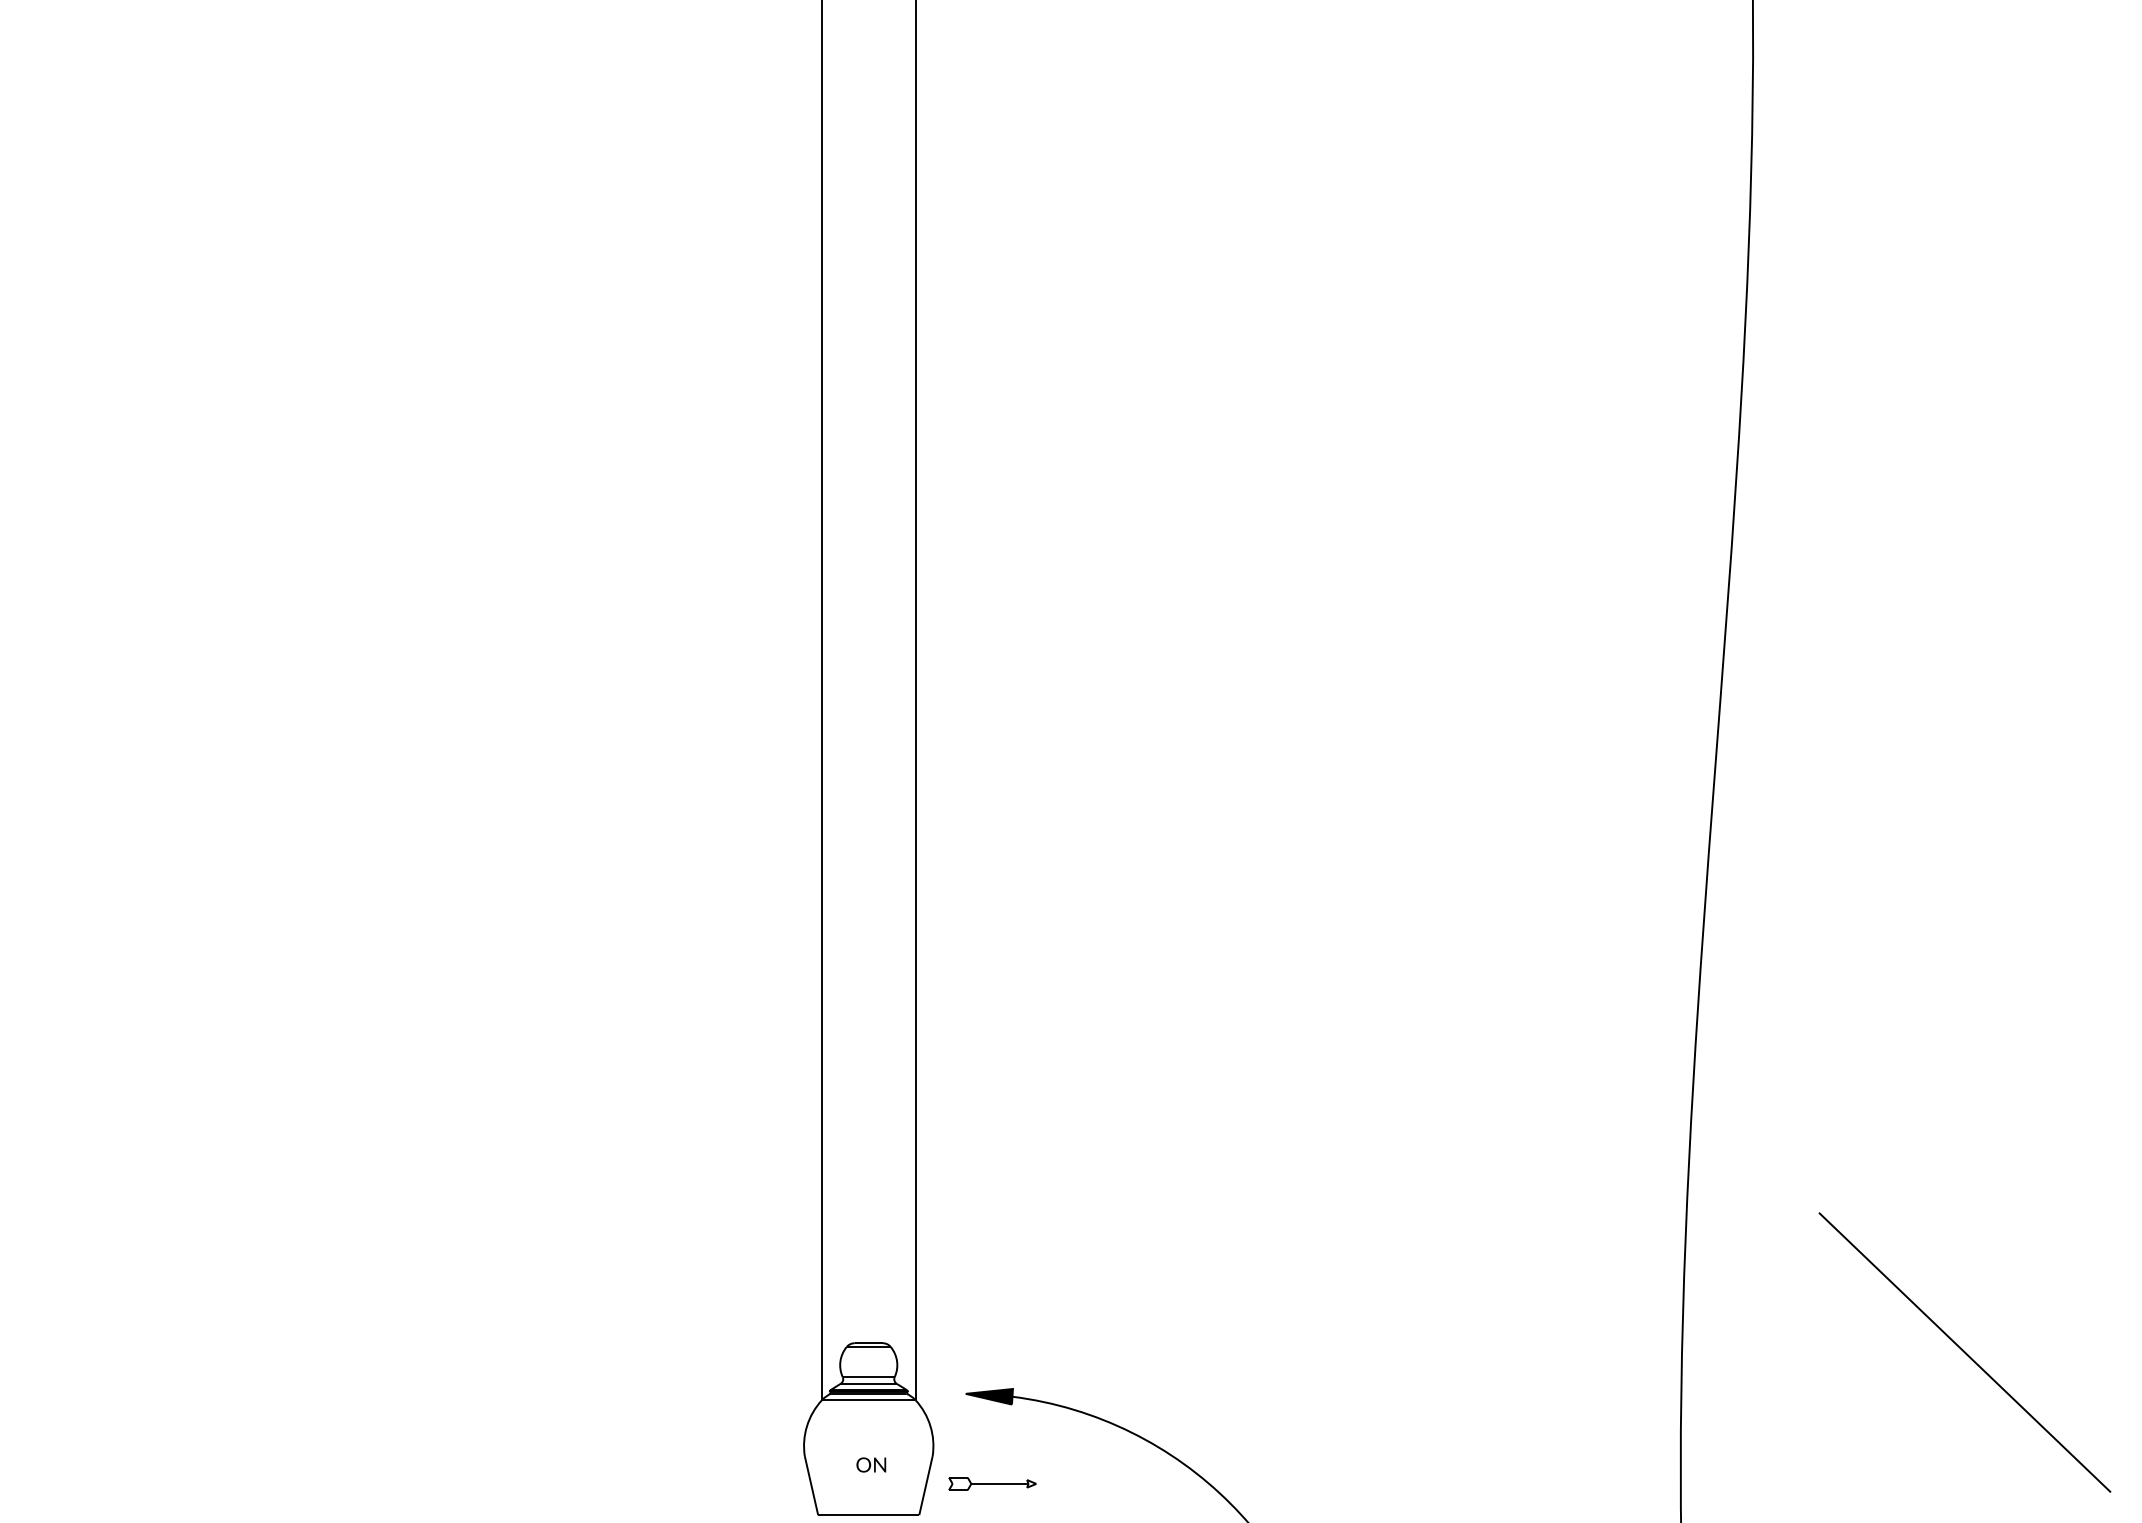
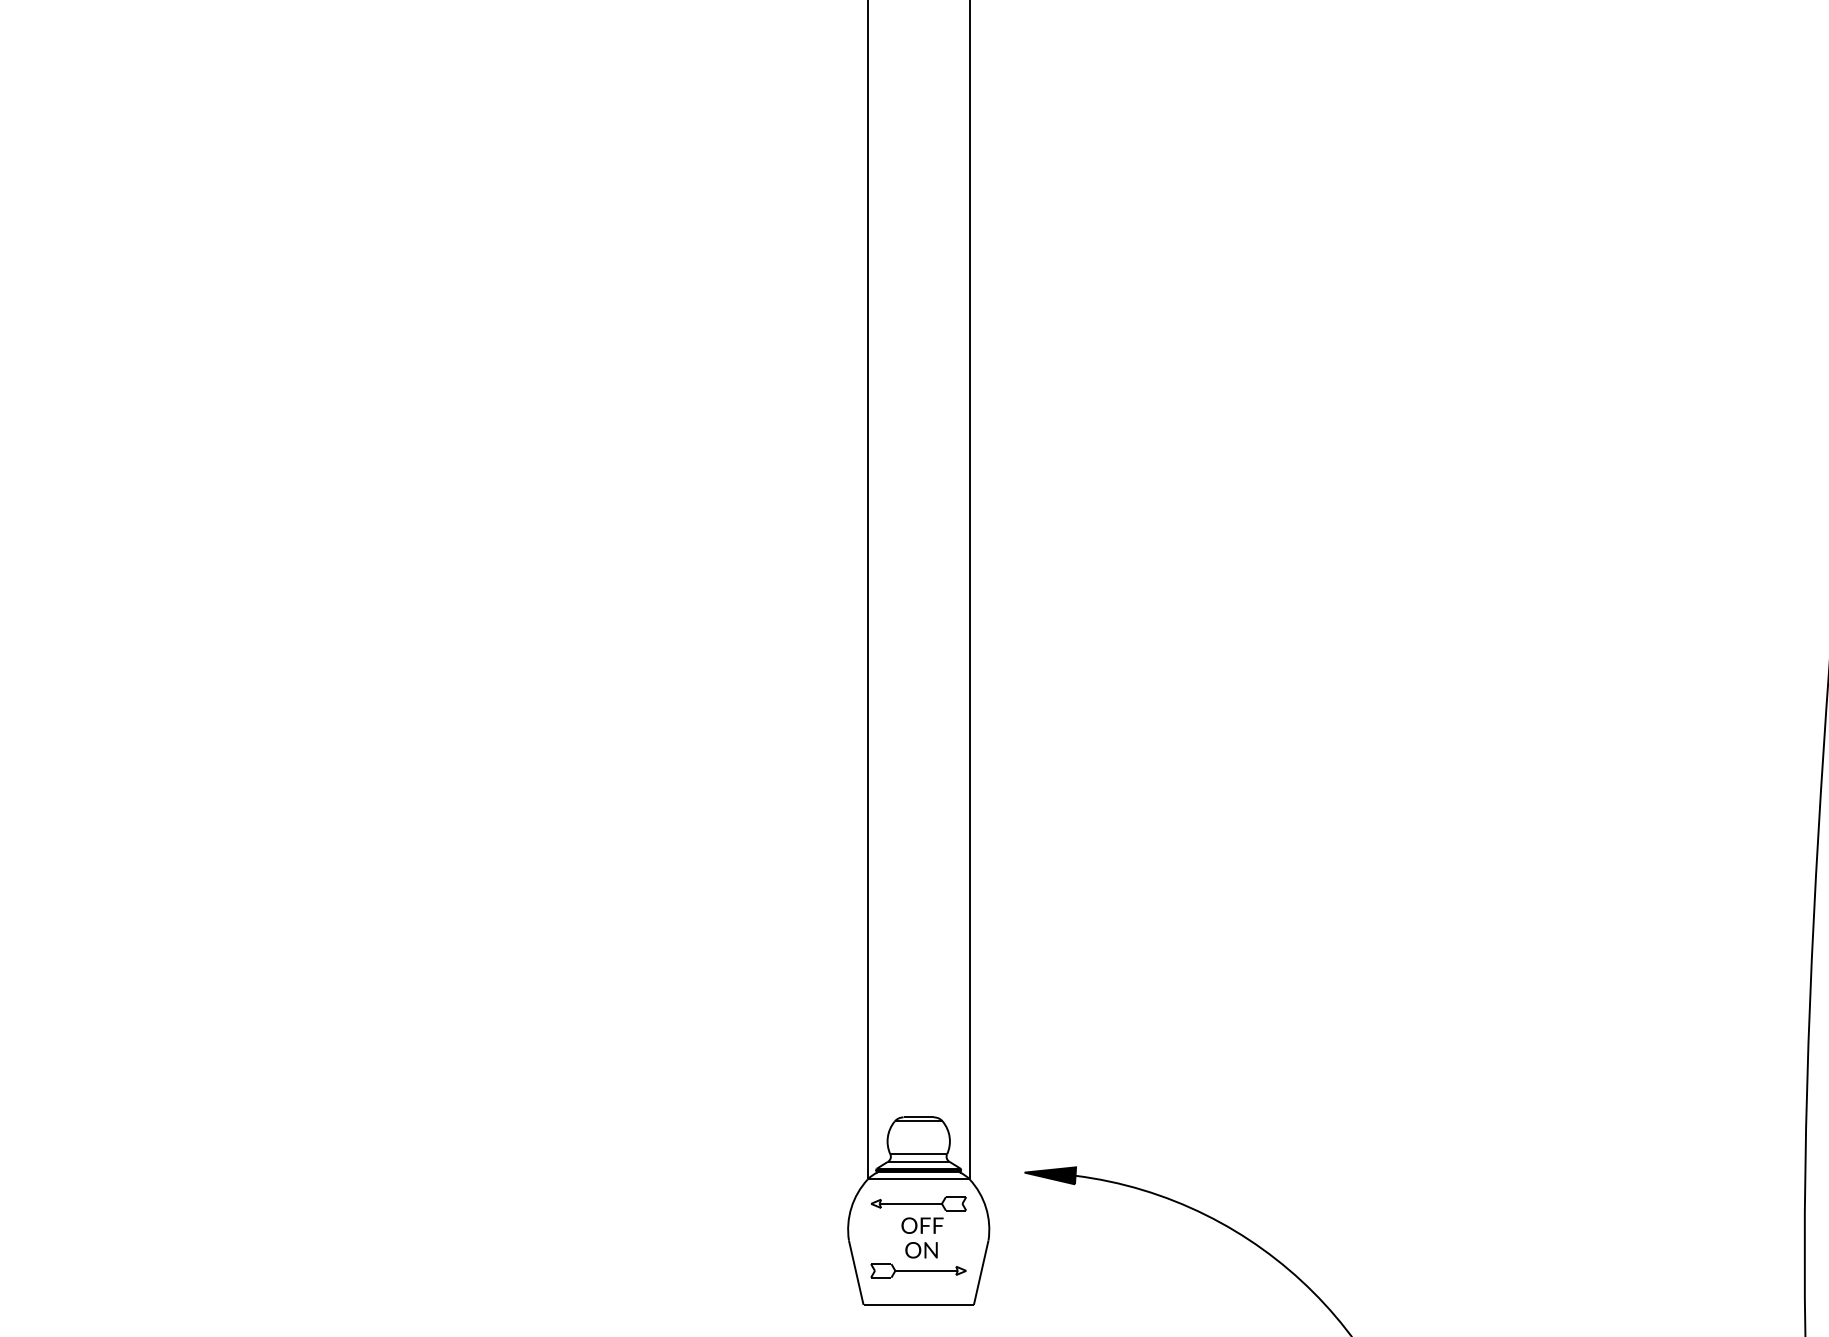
part: (868, 1432) -> (918, 1214), added
part: (992, 1483) -> (918, 1270), moved

